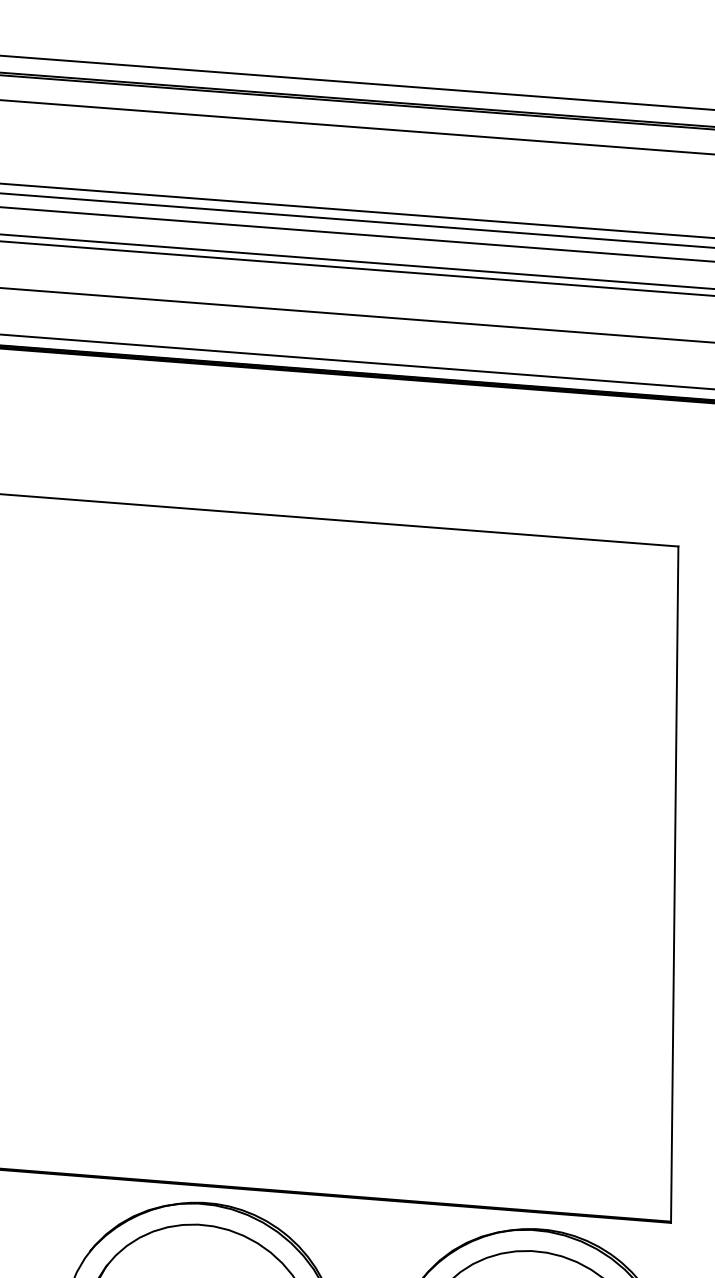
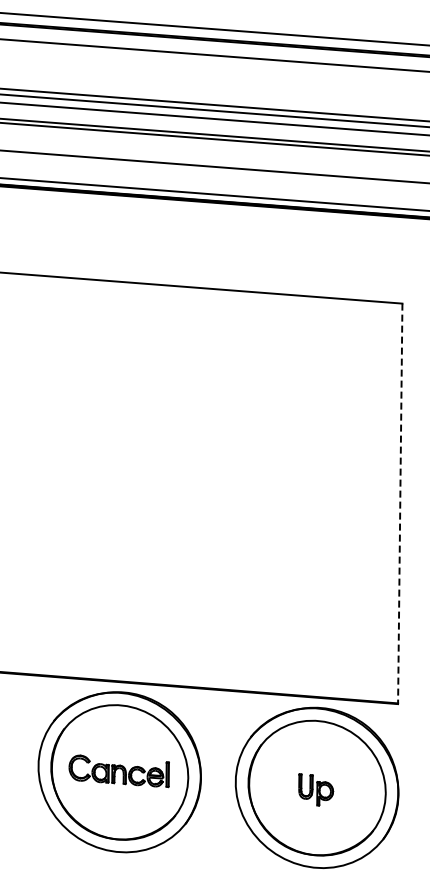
line: (675, 885) -> (400, 504), solid -> dashed

